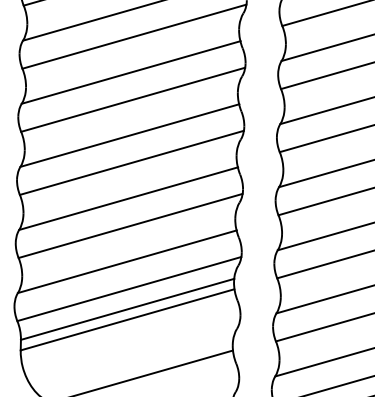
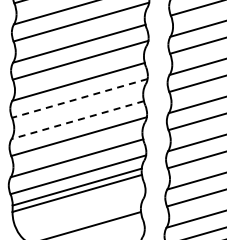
line: (131, 162) -> (79, 98), solid -> dashed
line: (128, 199) -> (77, 120), solid -> dashed

